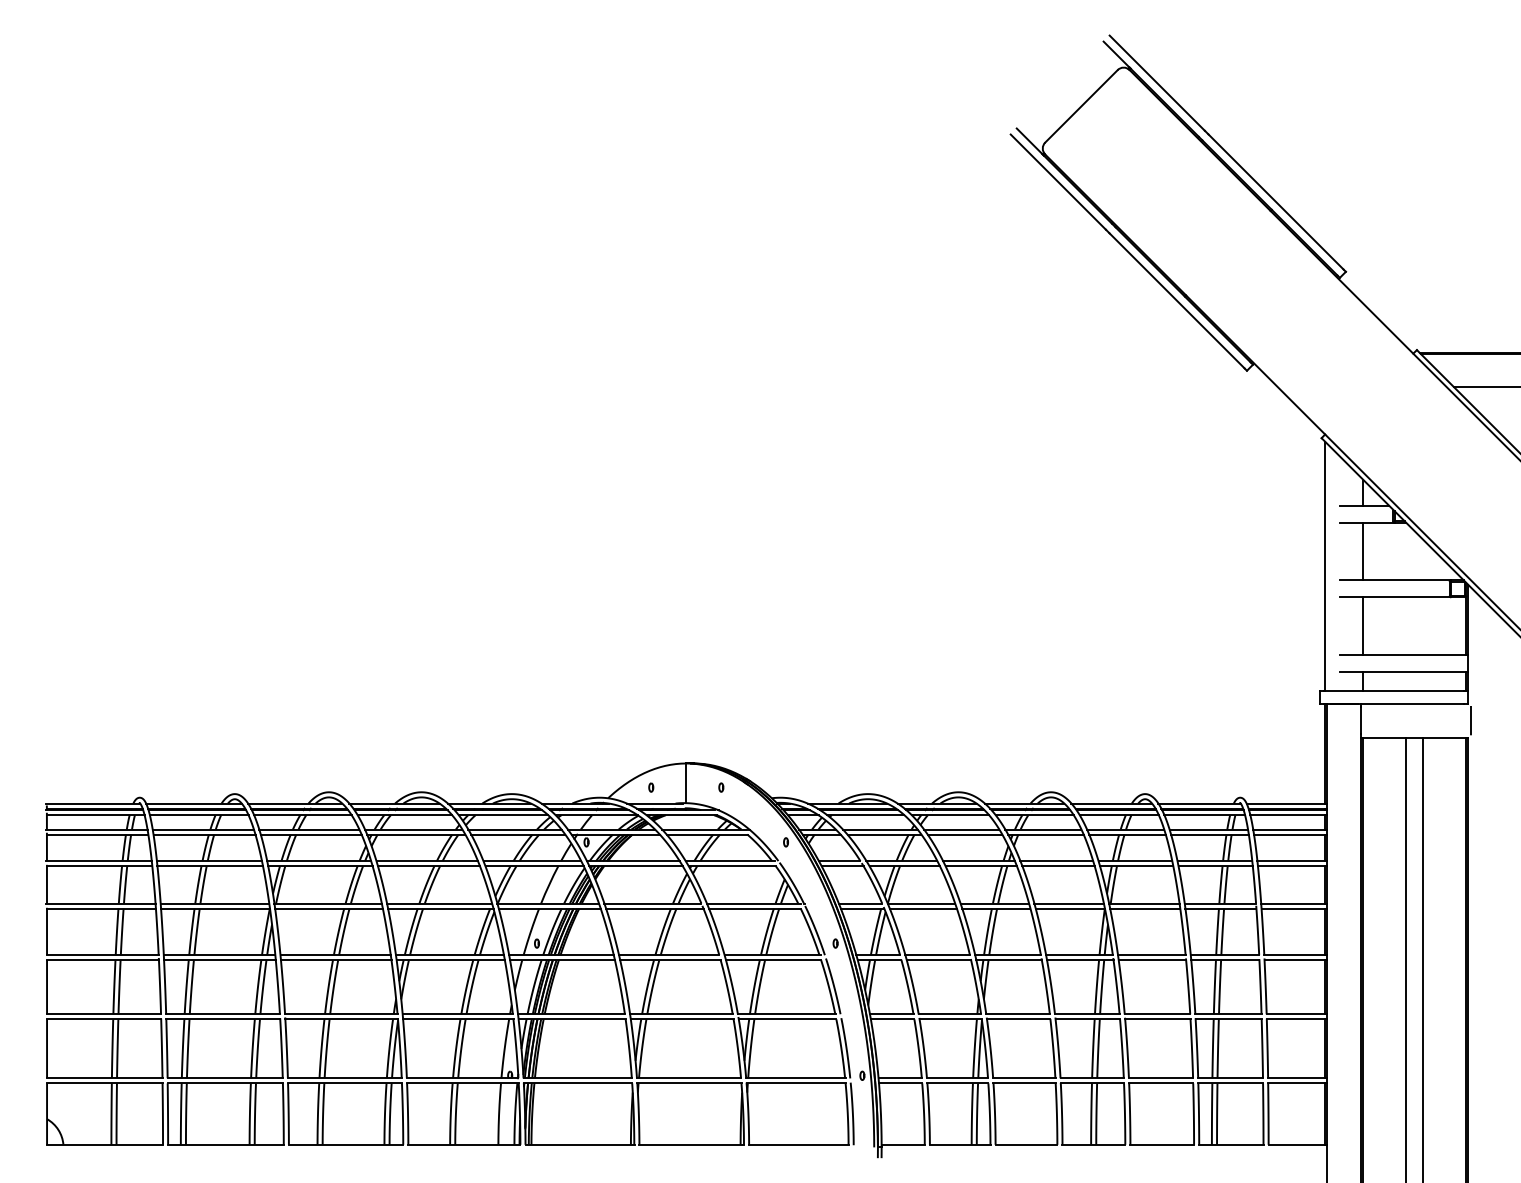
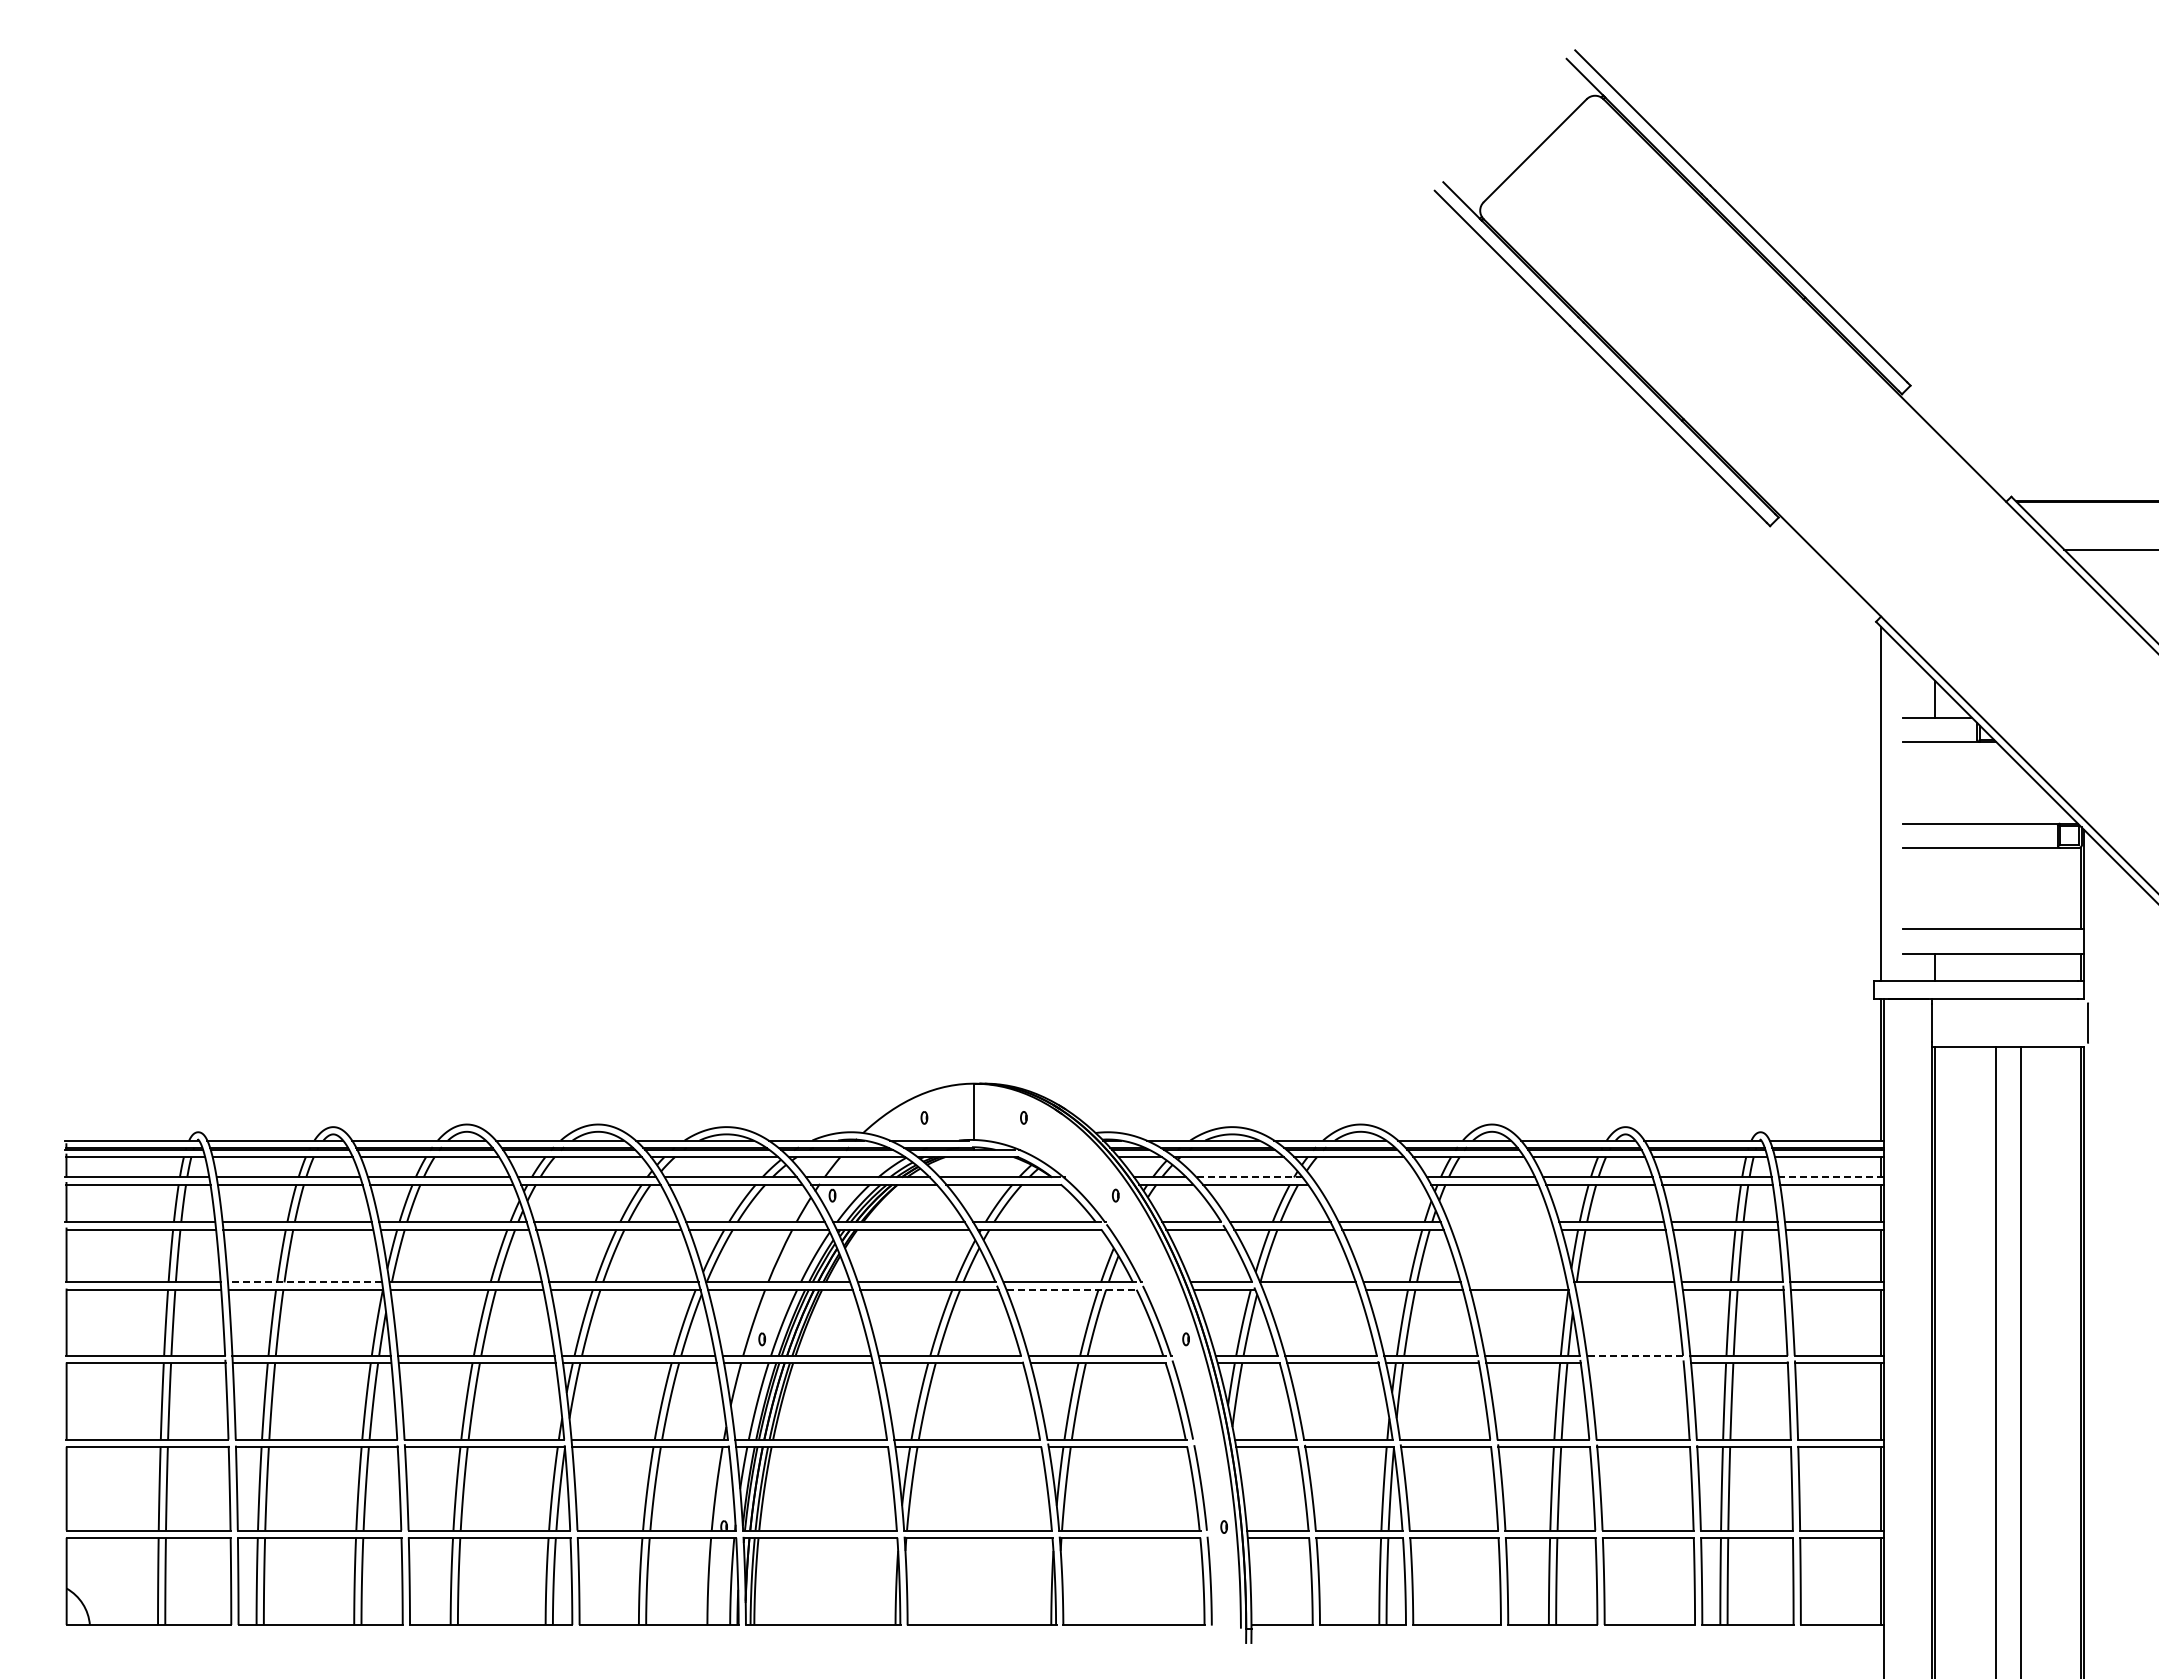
line: (1363, 551) -> (1935, 782), removed
line: (1363, 626) -> (1935, 888), removed
line: (880, 829) -> (1249, 1177), solid -> dashed
line: (961, 829) -> (1364, 1177), removed
line: (1290, 829) -> (1831, 1177), solid -> dashed
line: (964, 834) -> (1369, 1184), removed
line: (1056, 861) -> (1499, 1222), removed
line: (1058, 866) -> (1502, 1229), removed
line: (214, 903) -> (304, 1282), solid -> dashed
line: (1069, 903) -> (1517, 1282), removed
line: (755, 908) -> (1072, 1289), solid -> dashed
line: (923, 908) -> (1310, 1289), removed
line: (1145, 908) -> (1625, 1289), removed
line: (1152, 954) -> (1635, 1355), solid -> dashed
line: (1152, 960) -> (1635, 1363), removed

